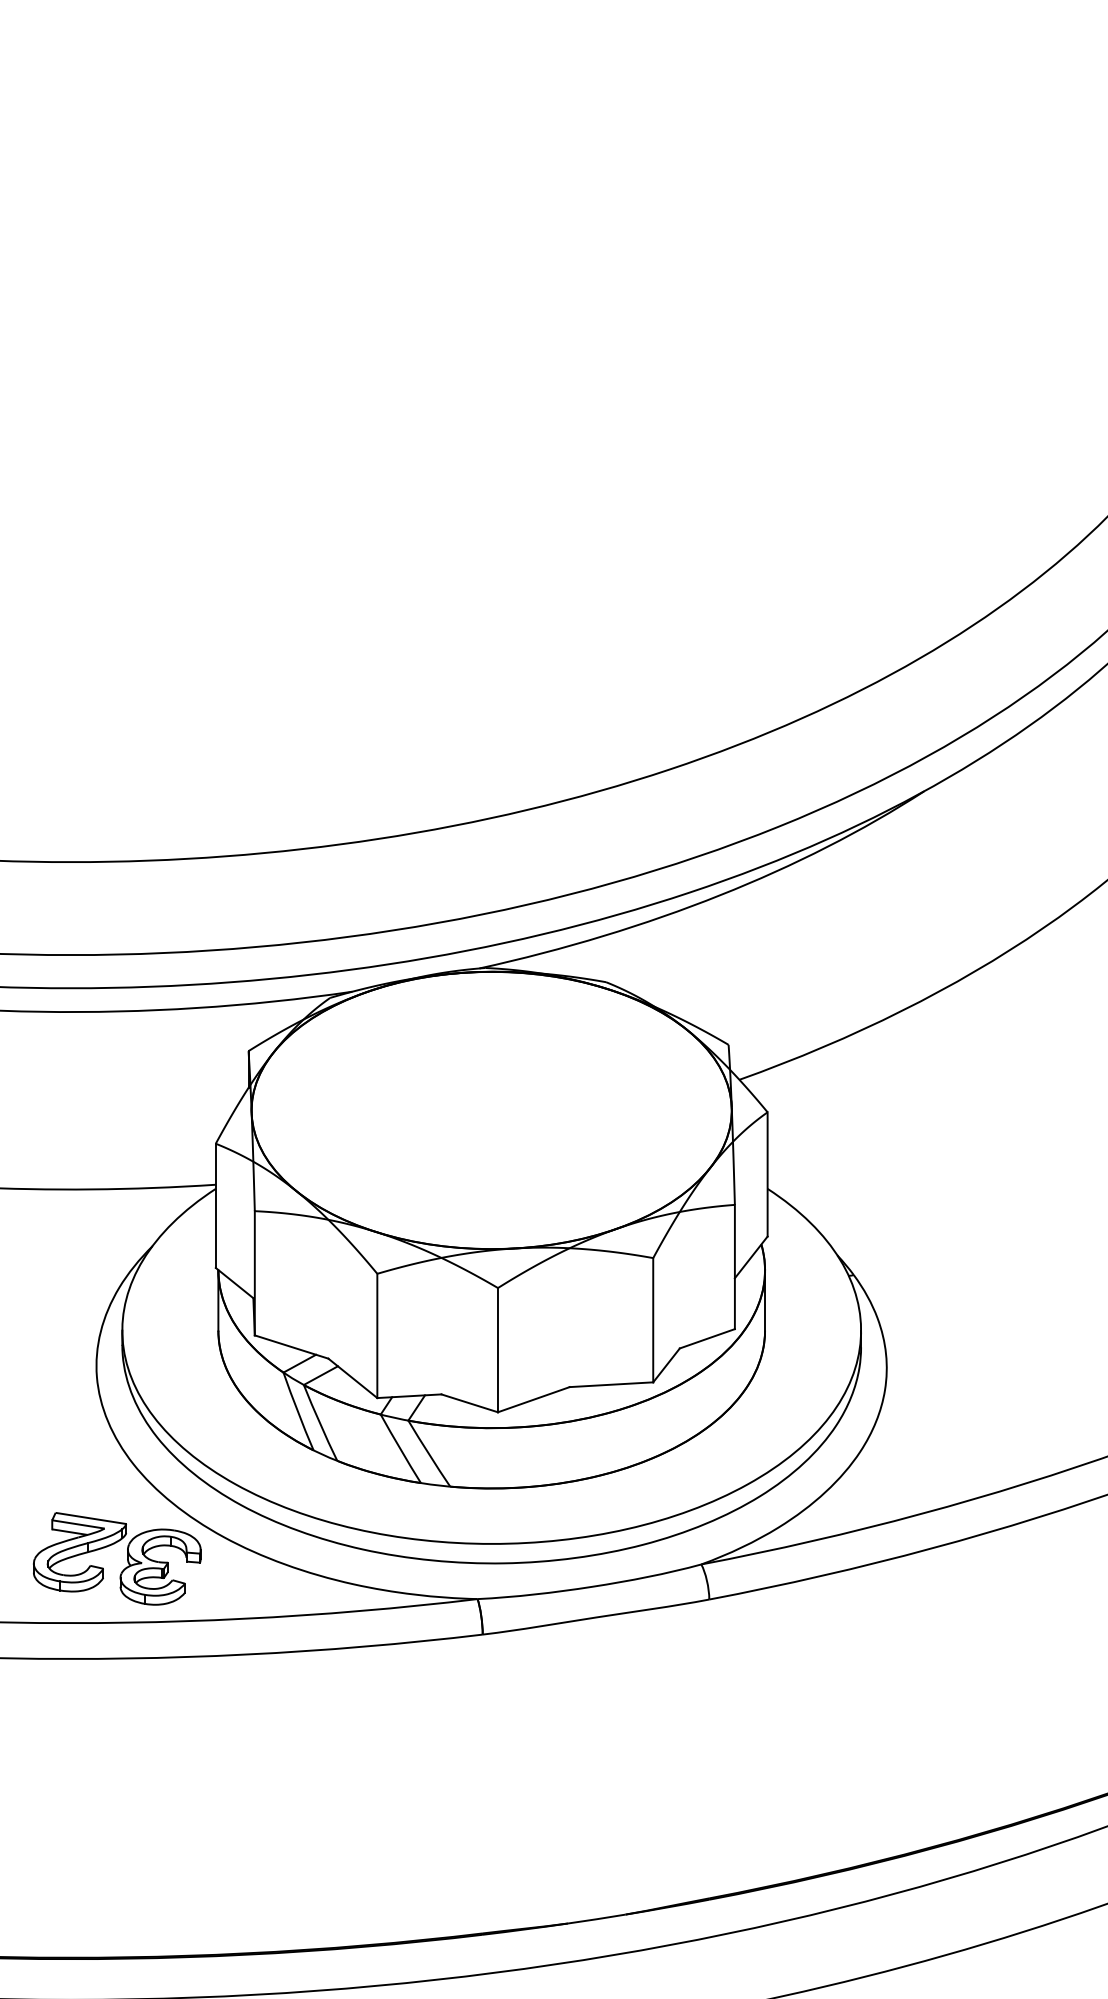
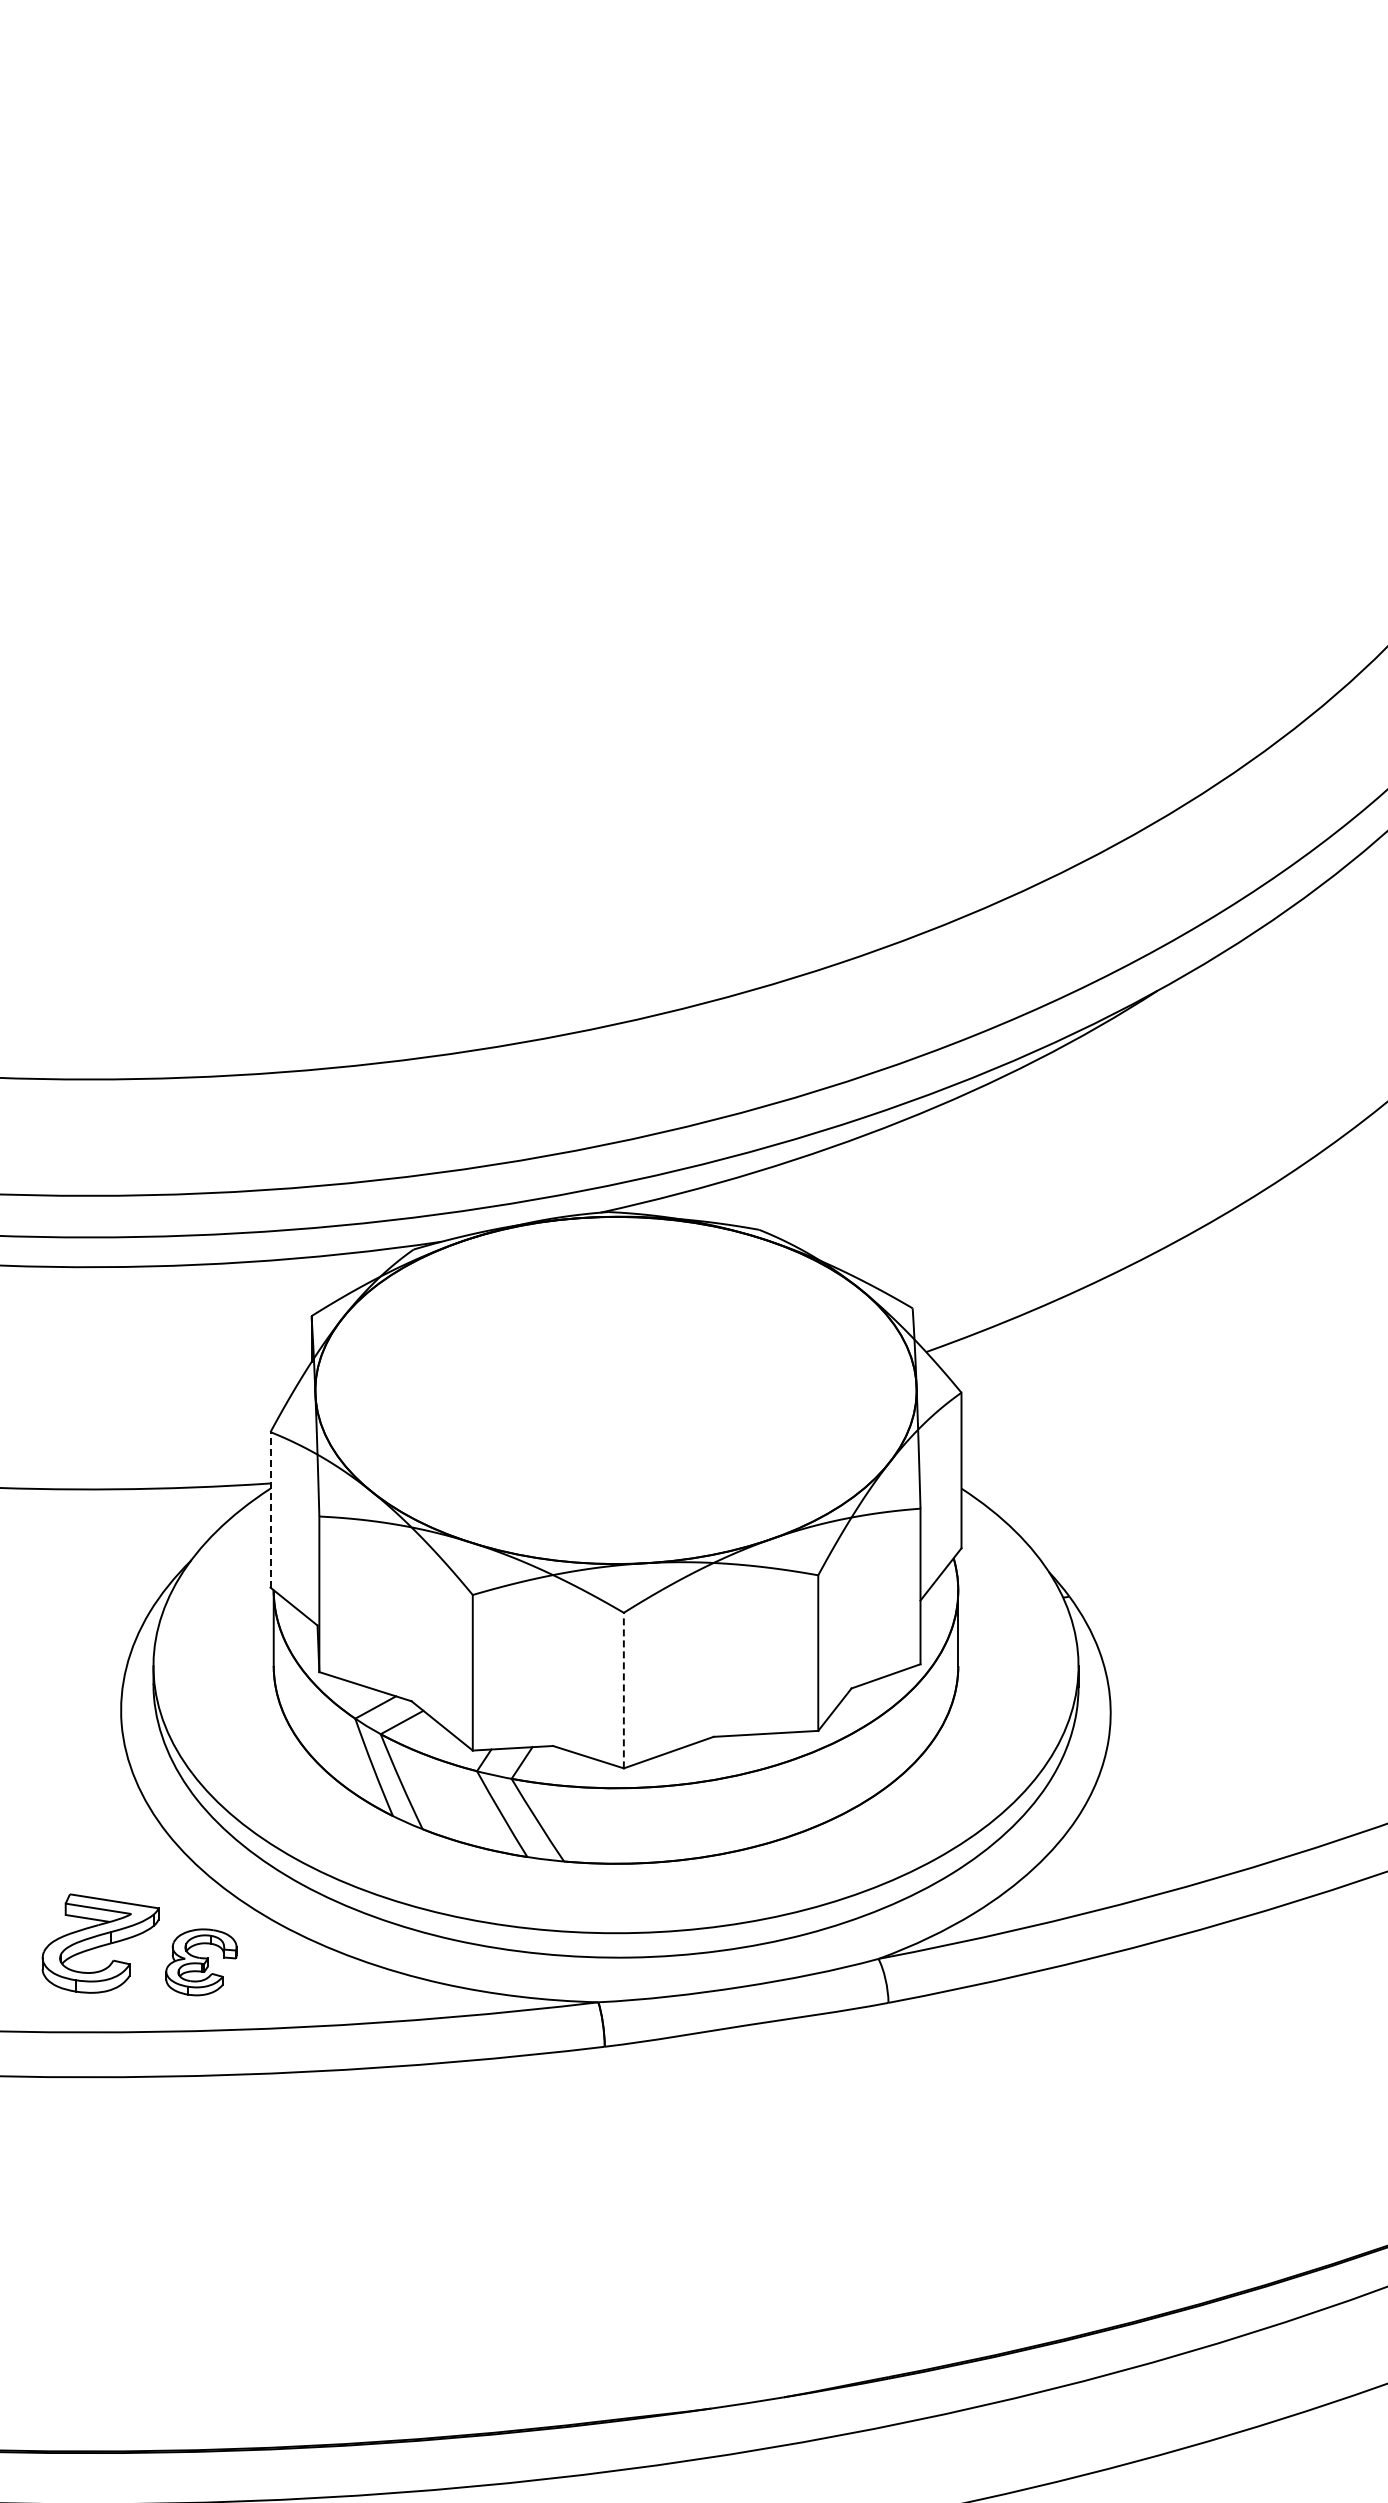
line: (215, 1205) -> (270, 1509), solid -> dashed
line: (497, 1350) -> (623, 1690), solid -> dashed
part: (160, 1567) -> (201, 1962), size x0.7

